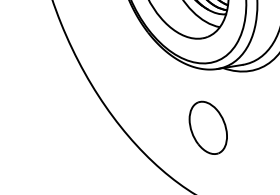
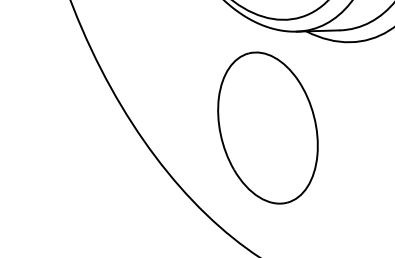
part: (208, 127) -> (268, 127), size x1.67

